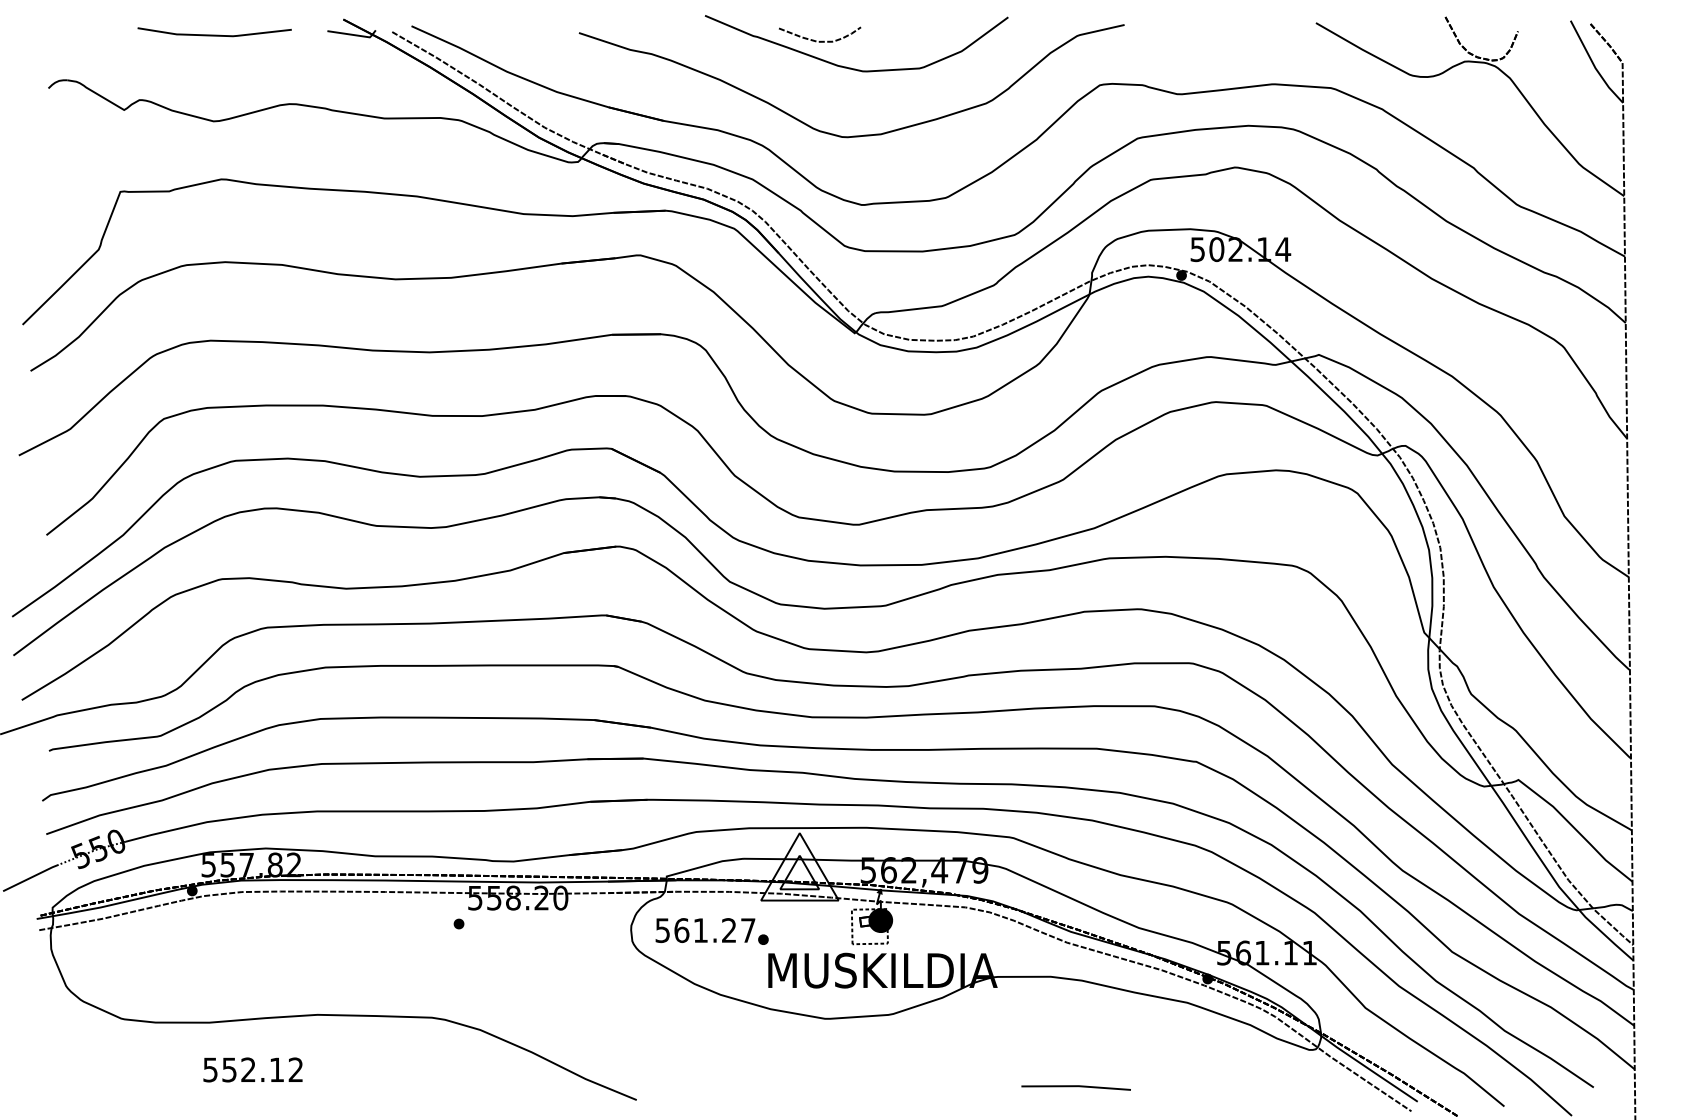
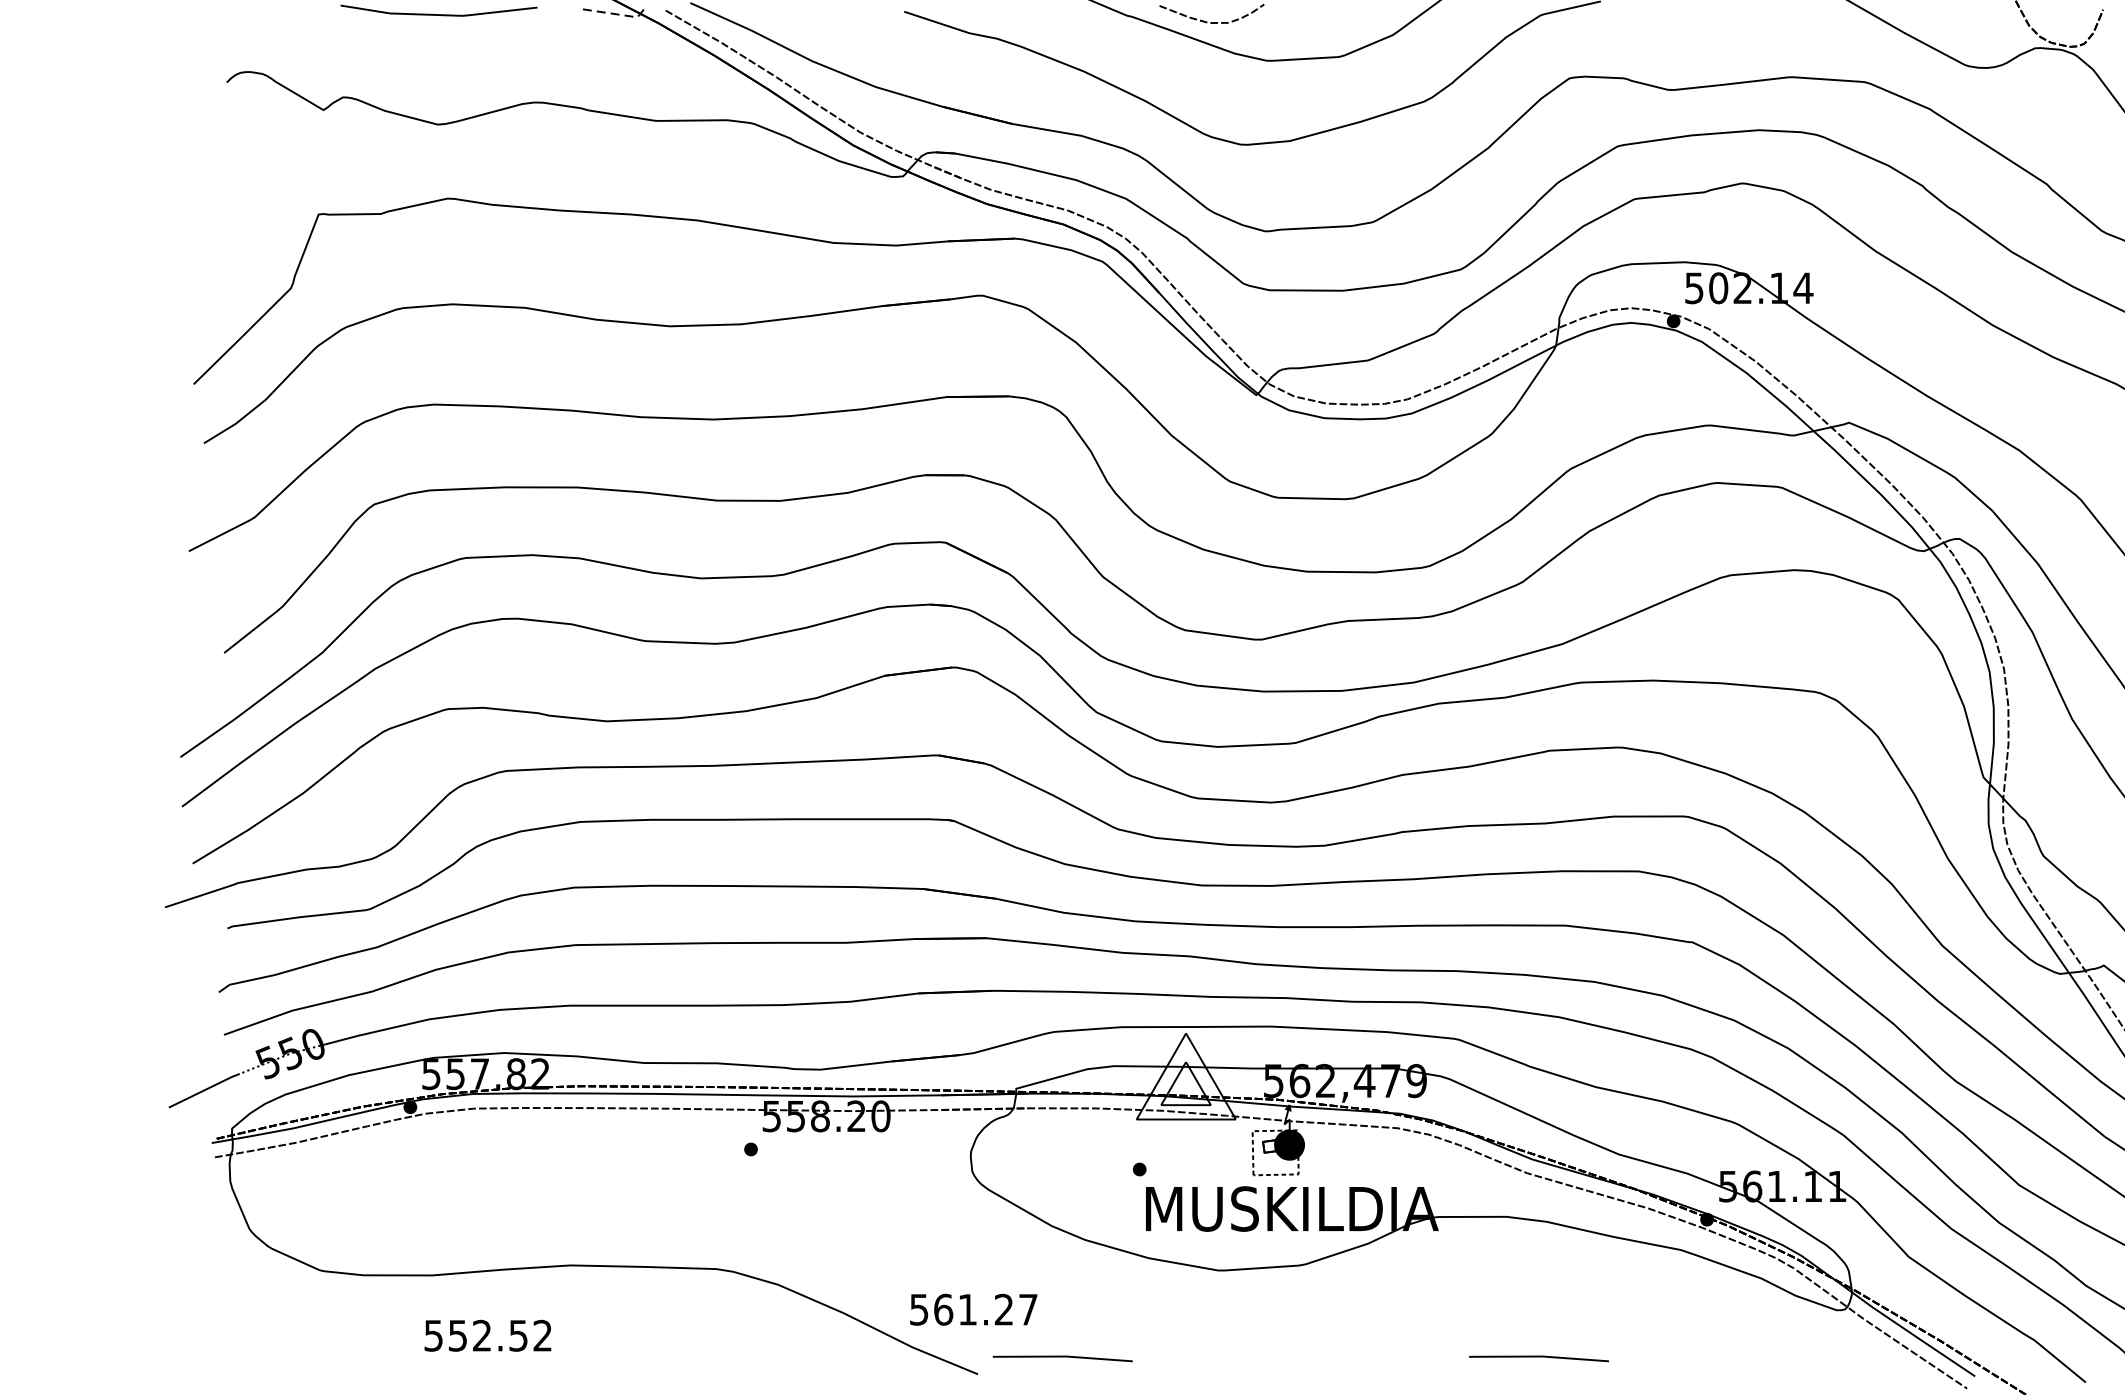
line: (355, 35) -> (618, 14), solid -> dashed
text: (705, 930) -> (973, 1309), moved
text: (276, 1069) -> (517, 1335), 552.12 -> 552.52
line: (702, 1087) -> (1061, 1358), added

